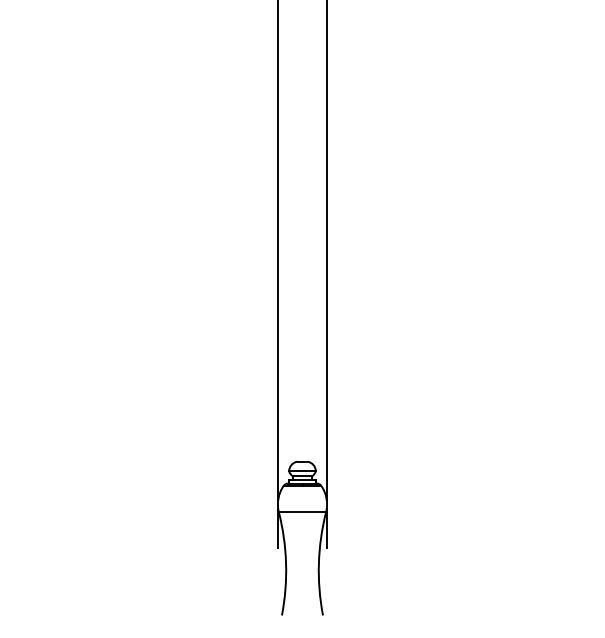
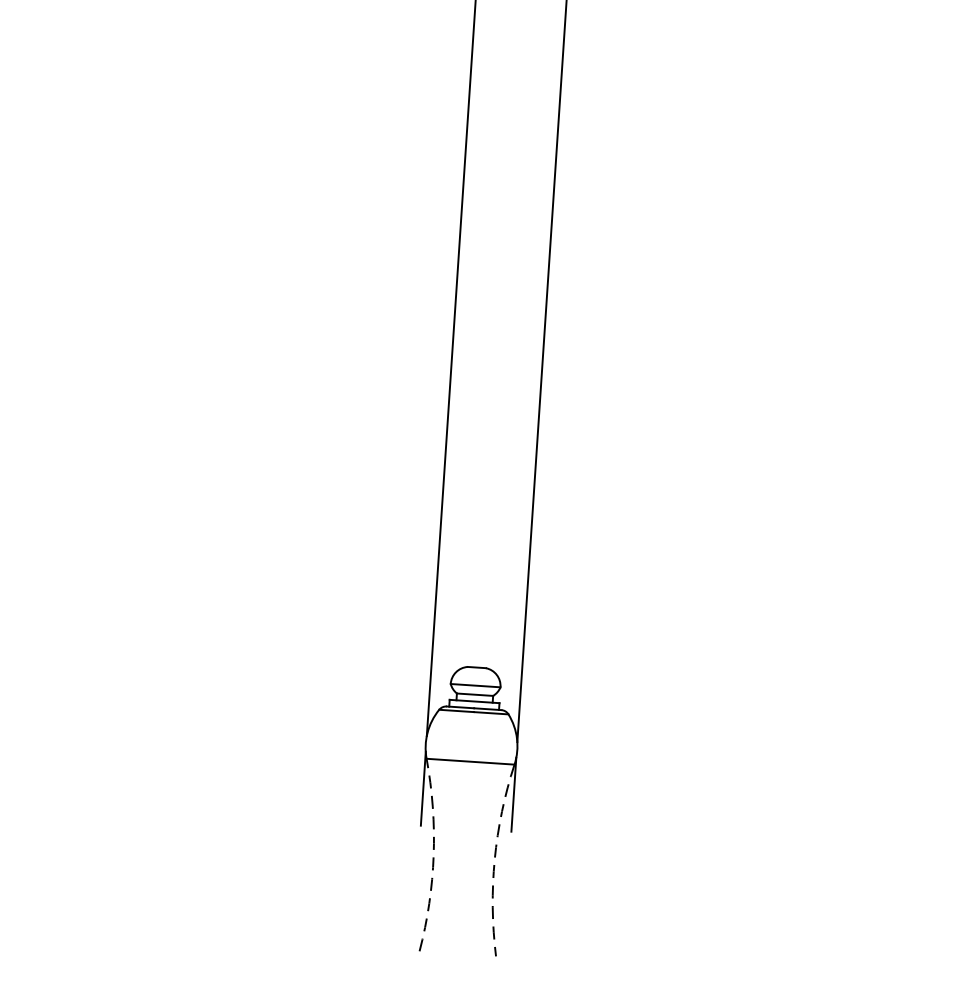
arc: (286, 563) -> (434, 855), solid -> dashed
arc: (318, 563) -> (494, 859), solid -> dashed

